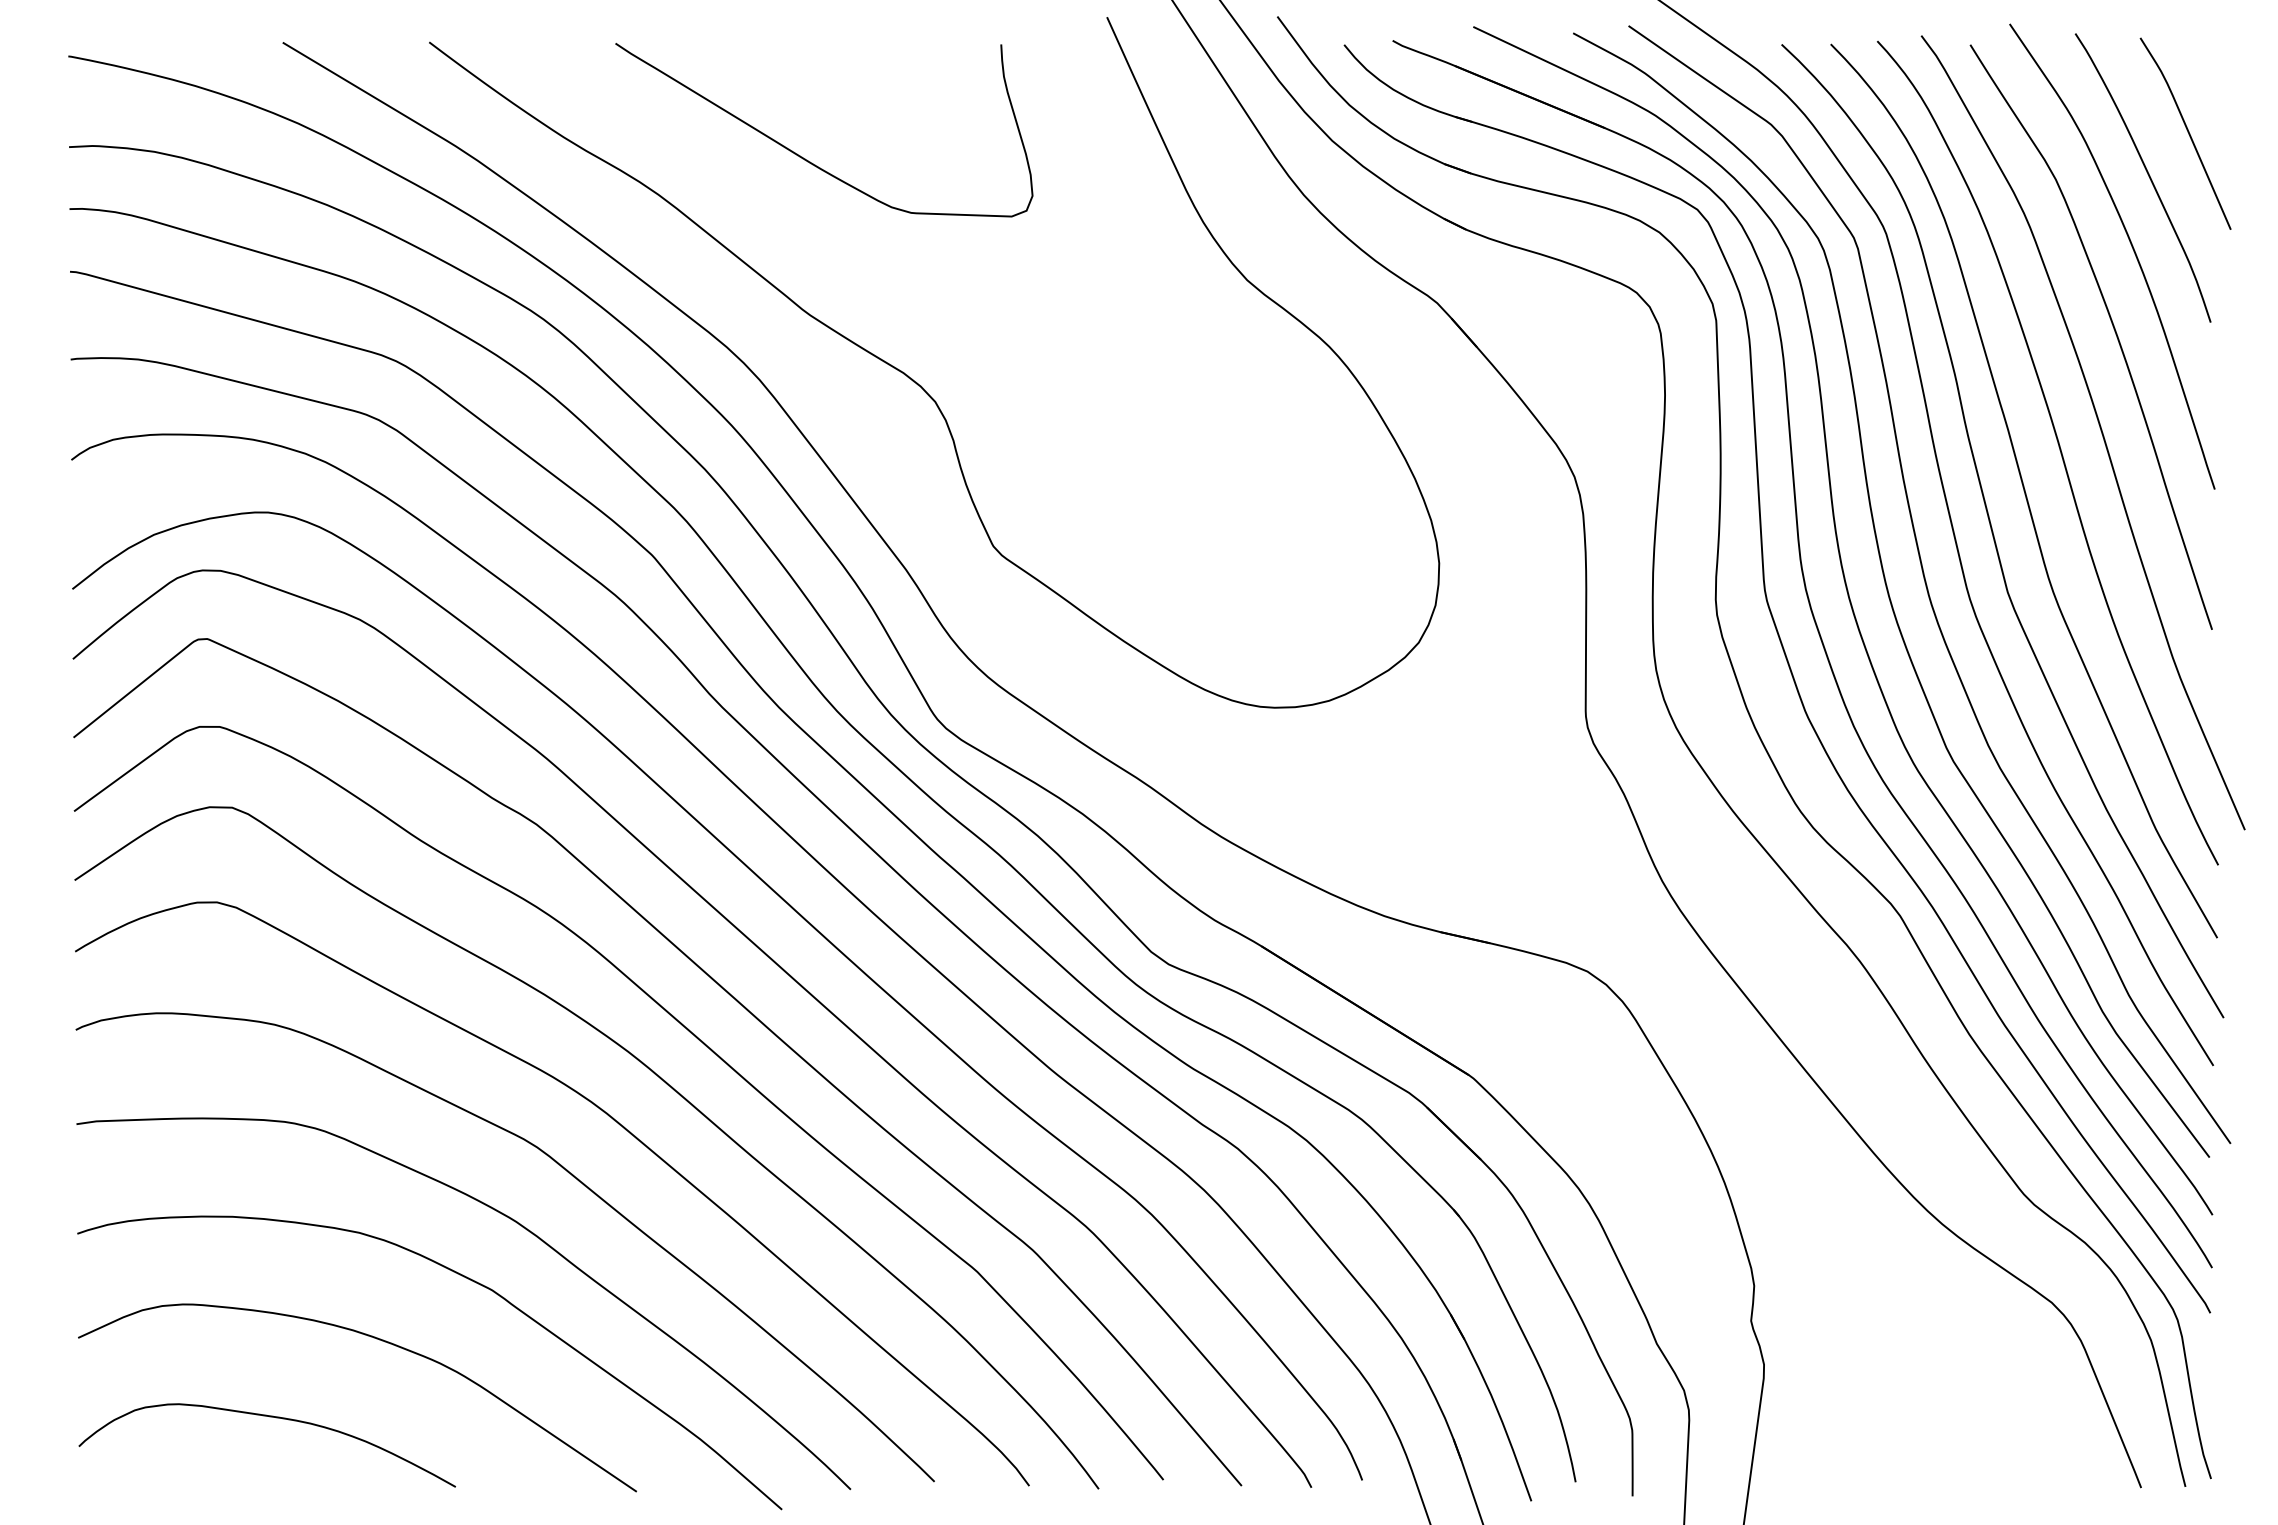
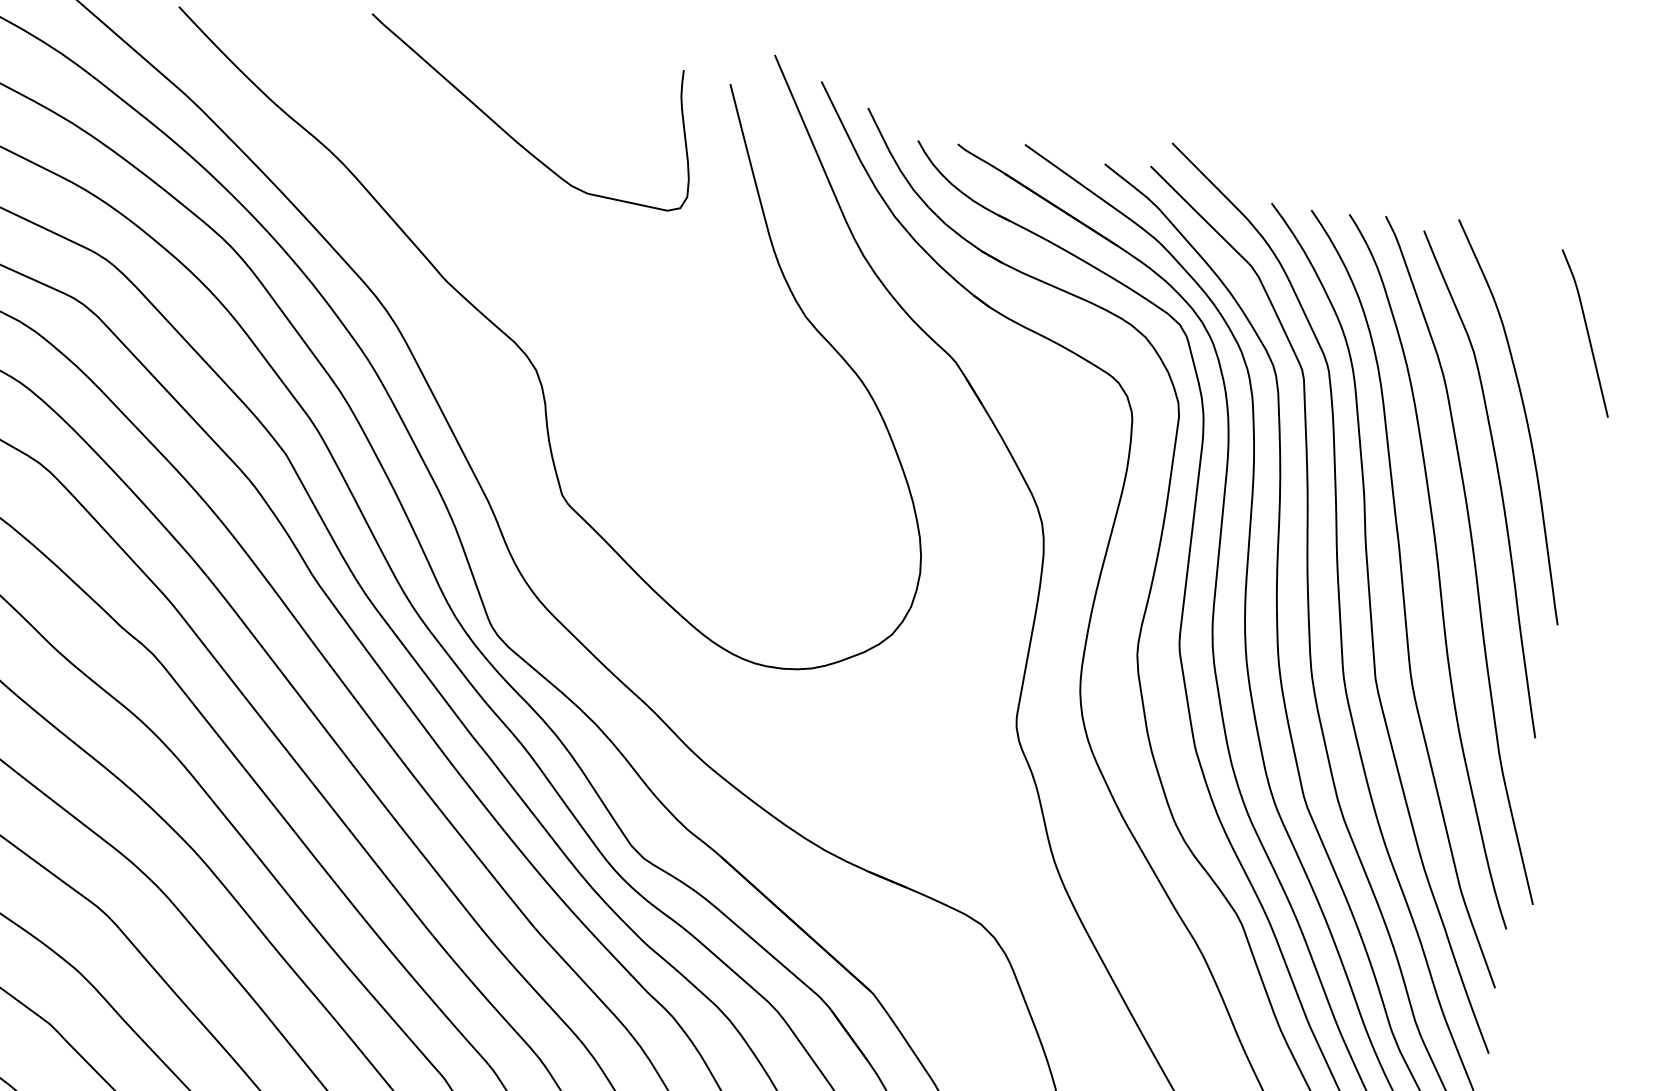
curve: (805, 158) -> (509, 134), moved
curve: (2147, 174) -> (1548, 360), removed

